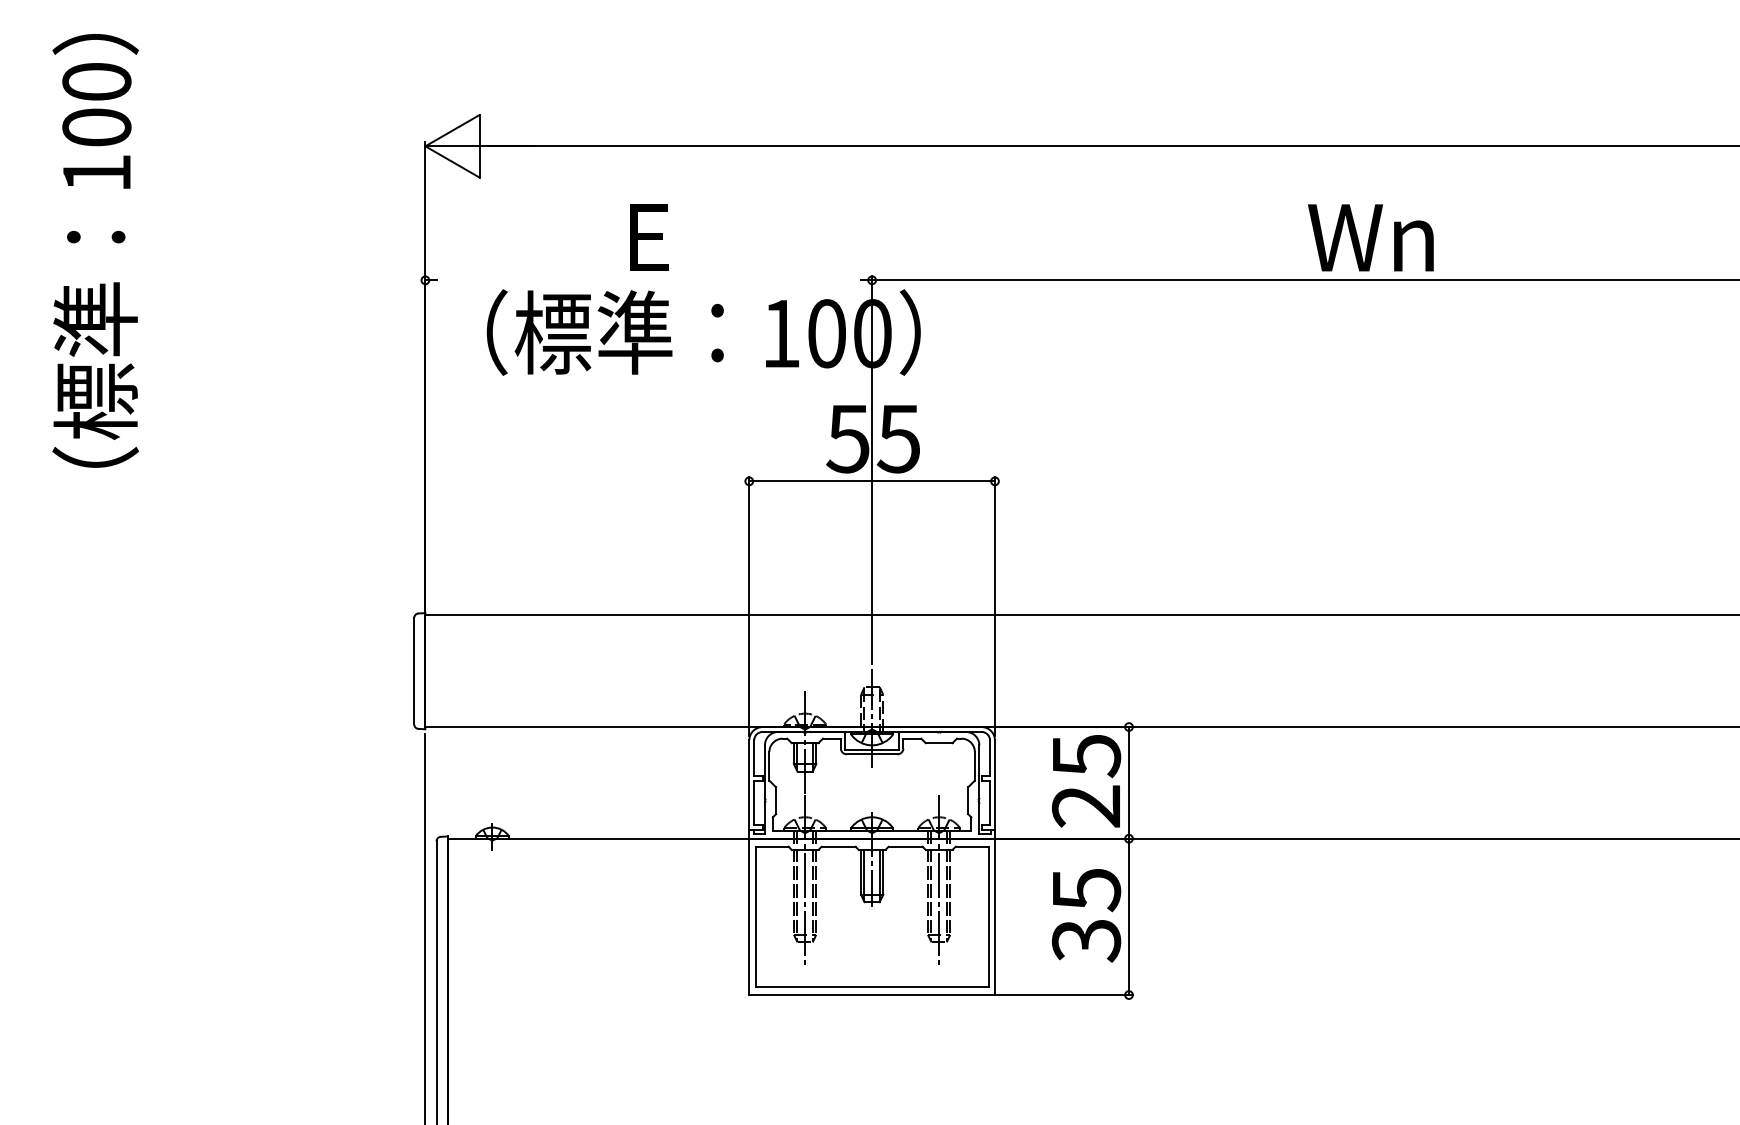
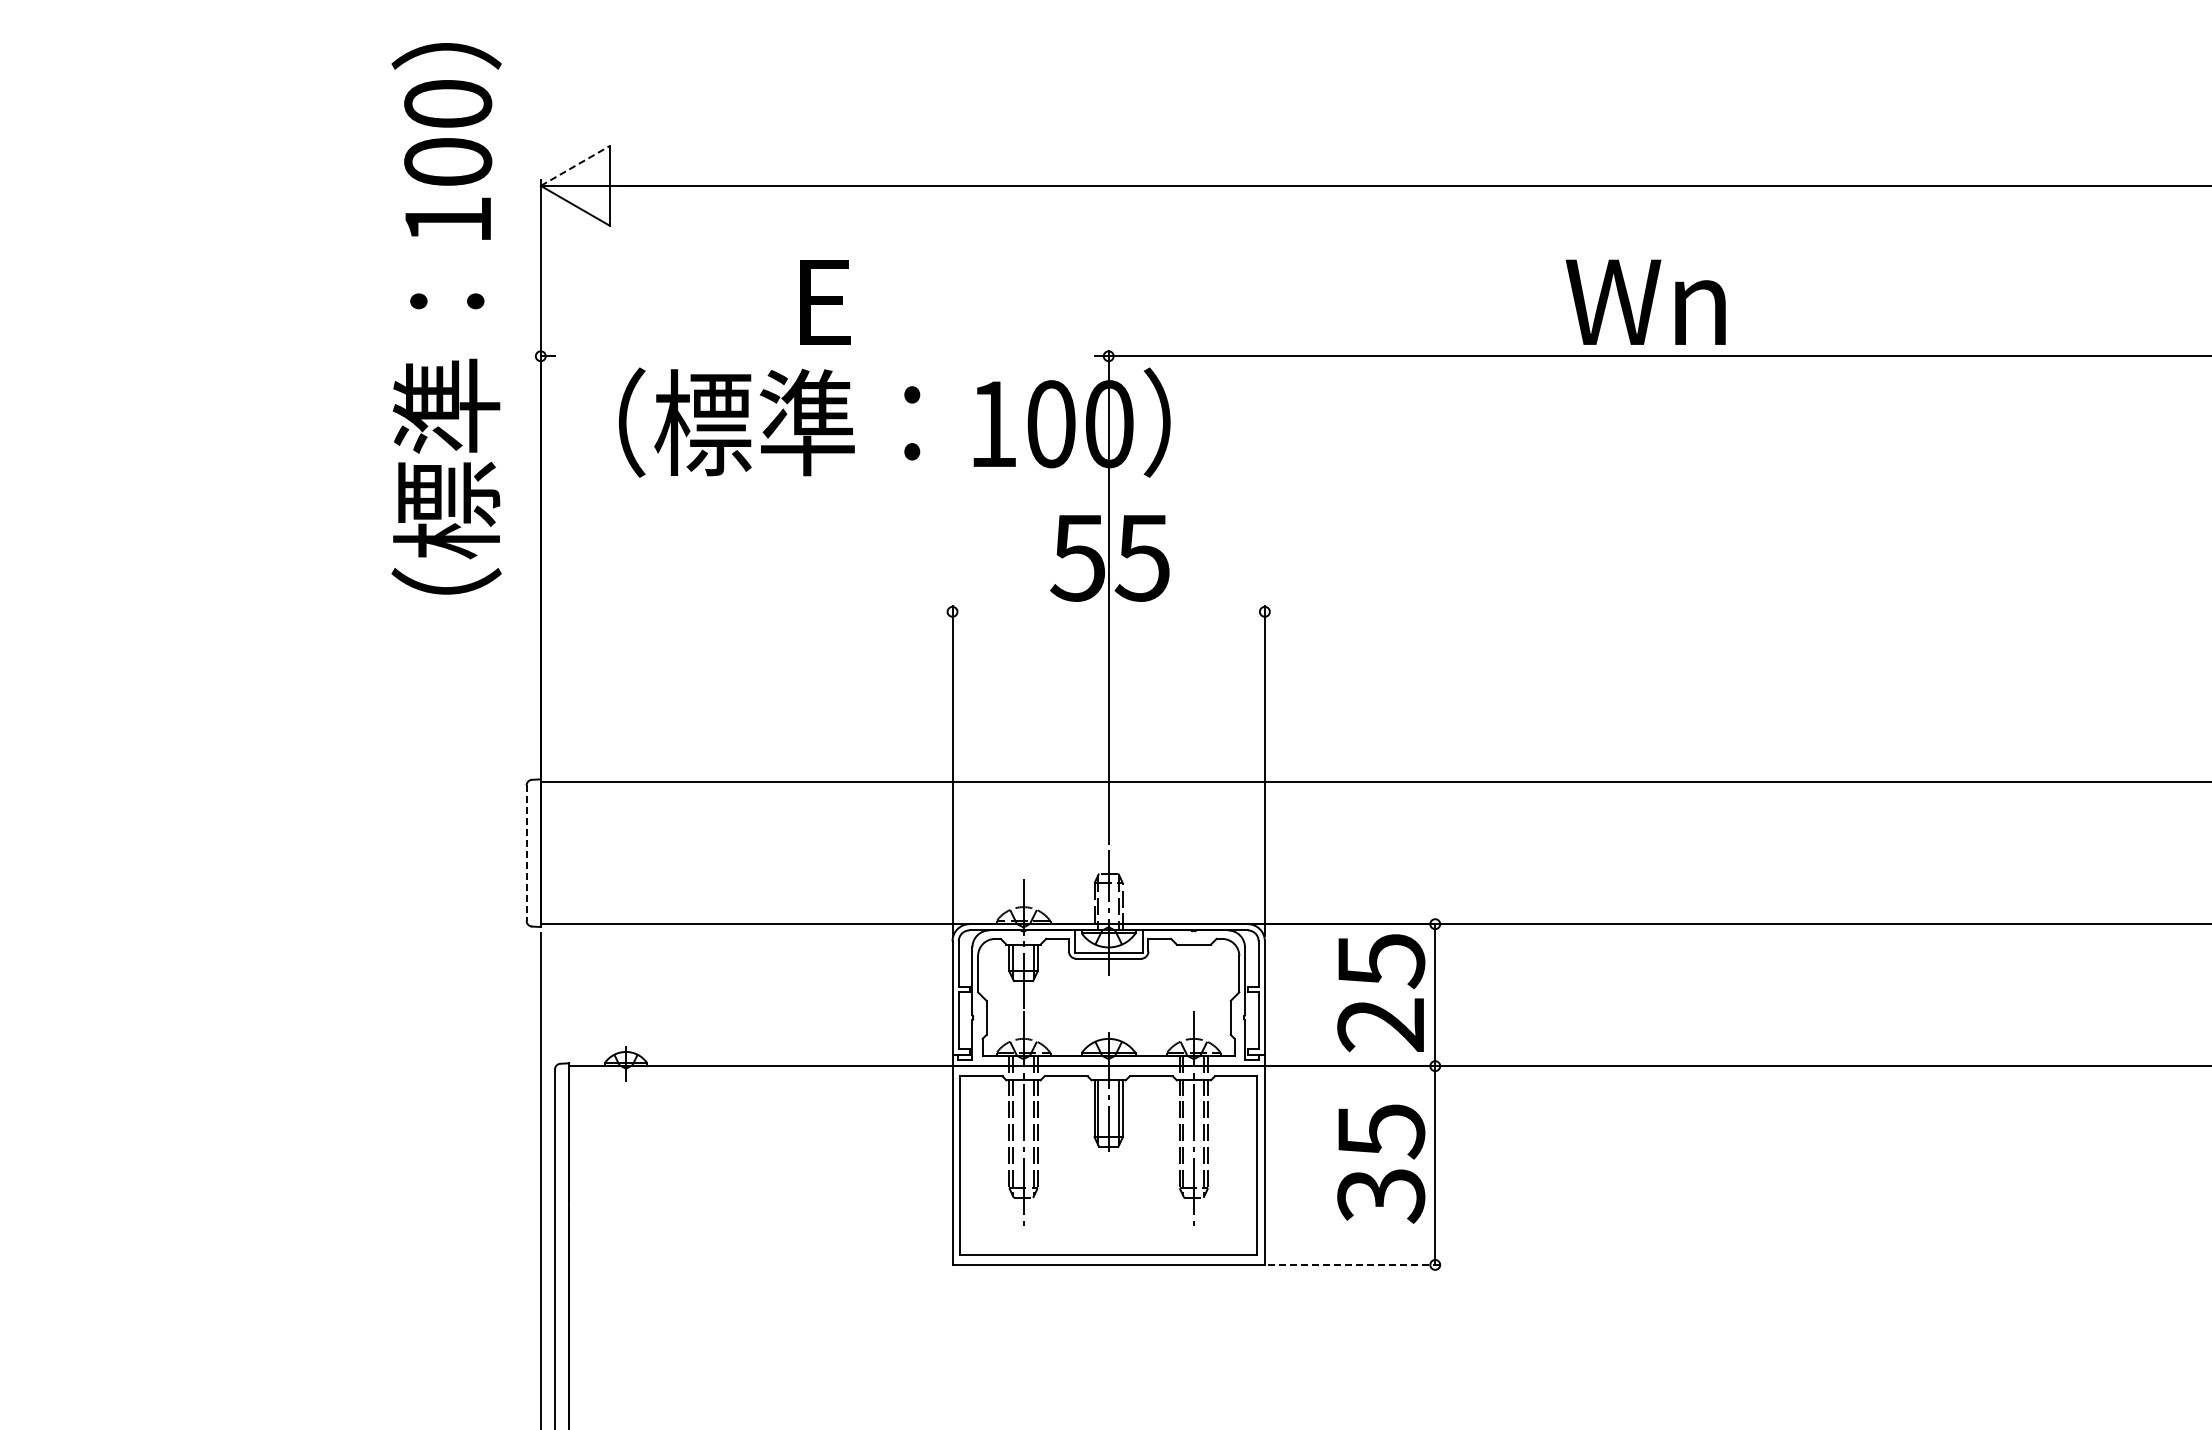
line: (452, 131) -> (575, 166), solid -> dashed
text: (1370, 237) -> (1645, 301), moved
text: (95, 250) -> (446, 318), moved
line: (871, 481) -> (1108, 611), removed
line: (414, 671) -> (526, 853), solid -> dashed
line: (1065, 994) -> (1354, 1264), solid -> dashed

